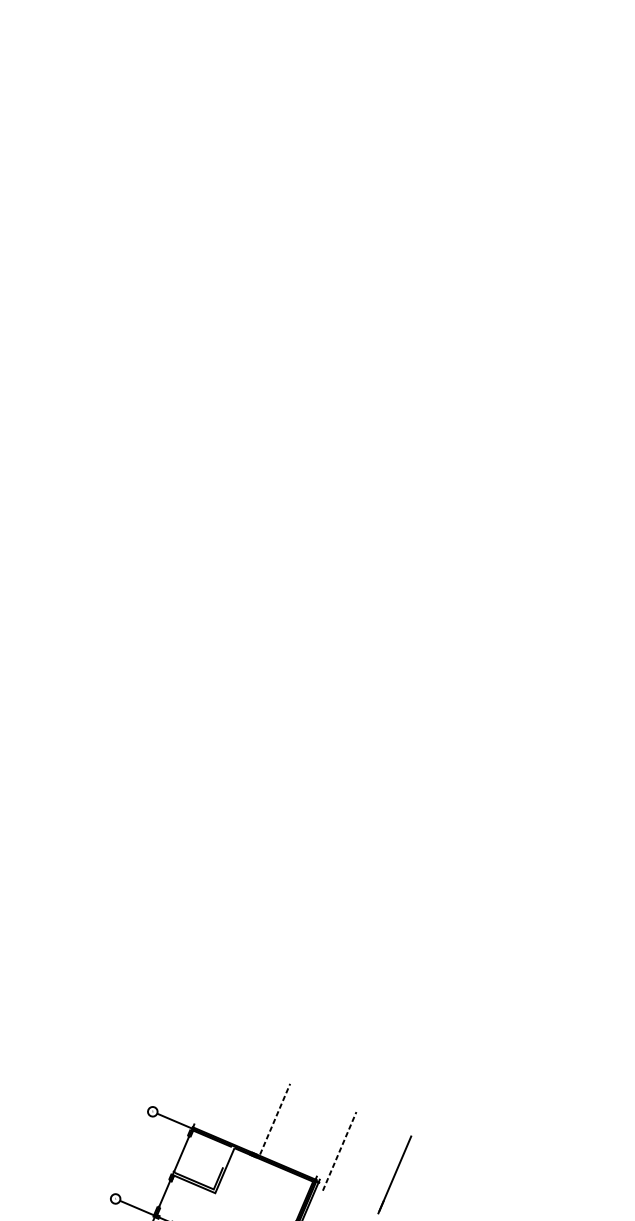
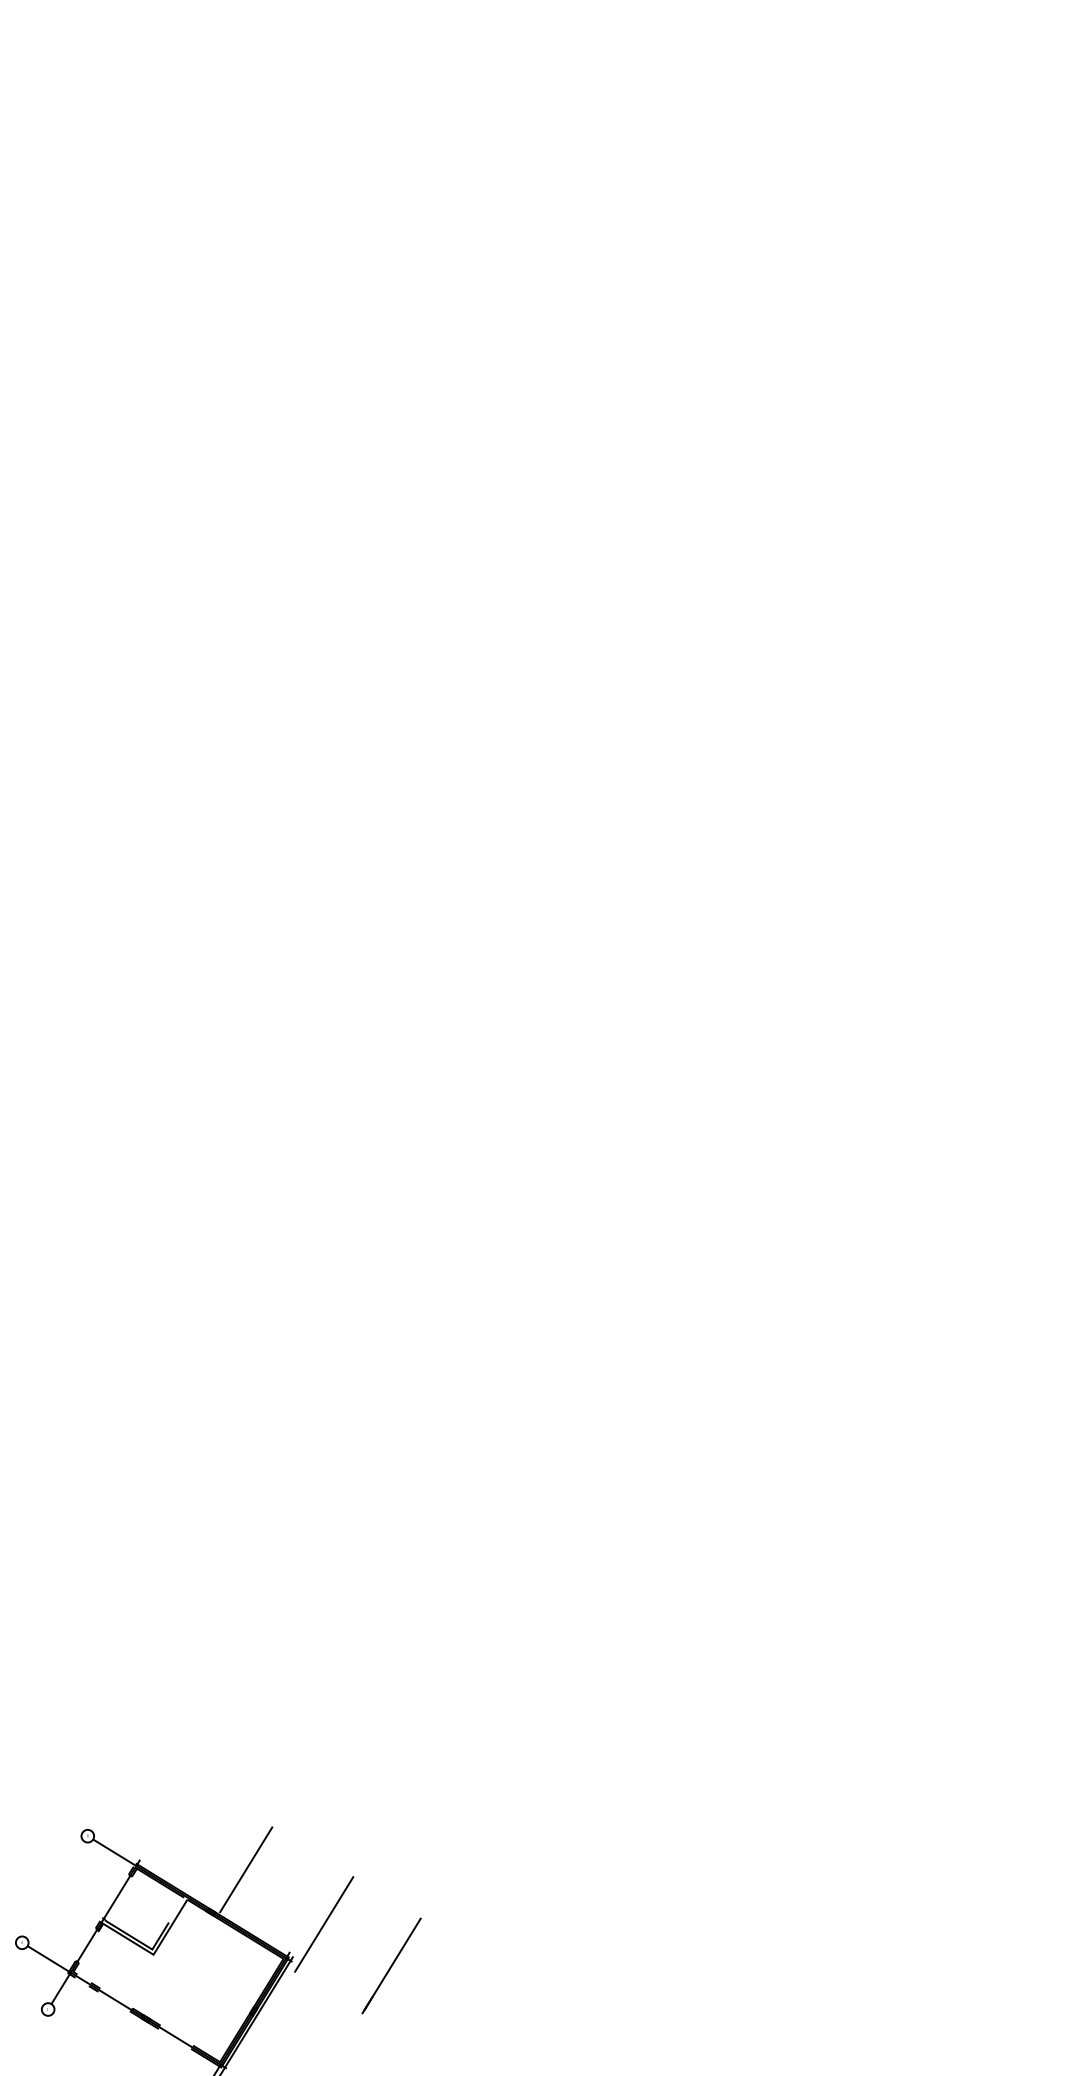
line: (275, 1118) -> (246, 1869), dashed -> solid
line: (339, 1151) -> (324, 1924), dashed -> solid

